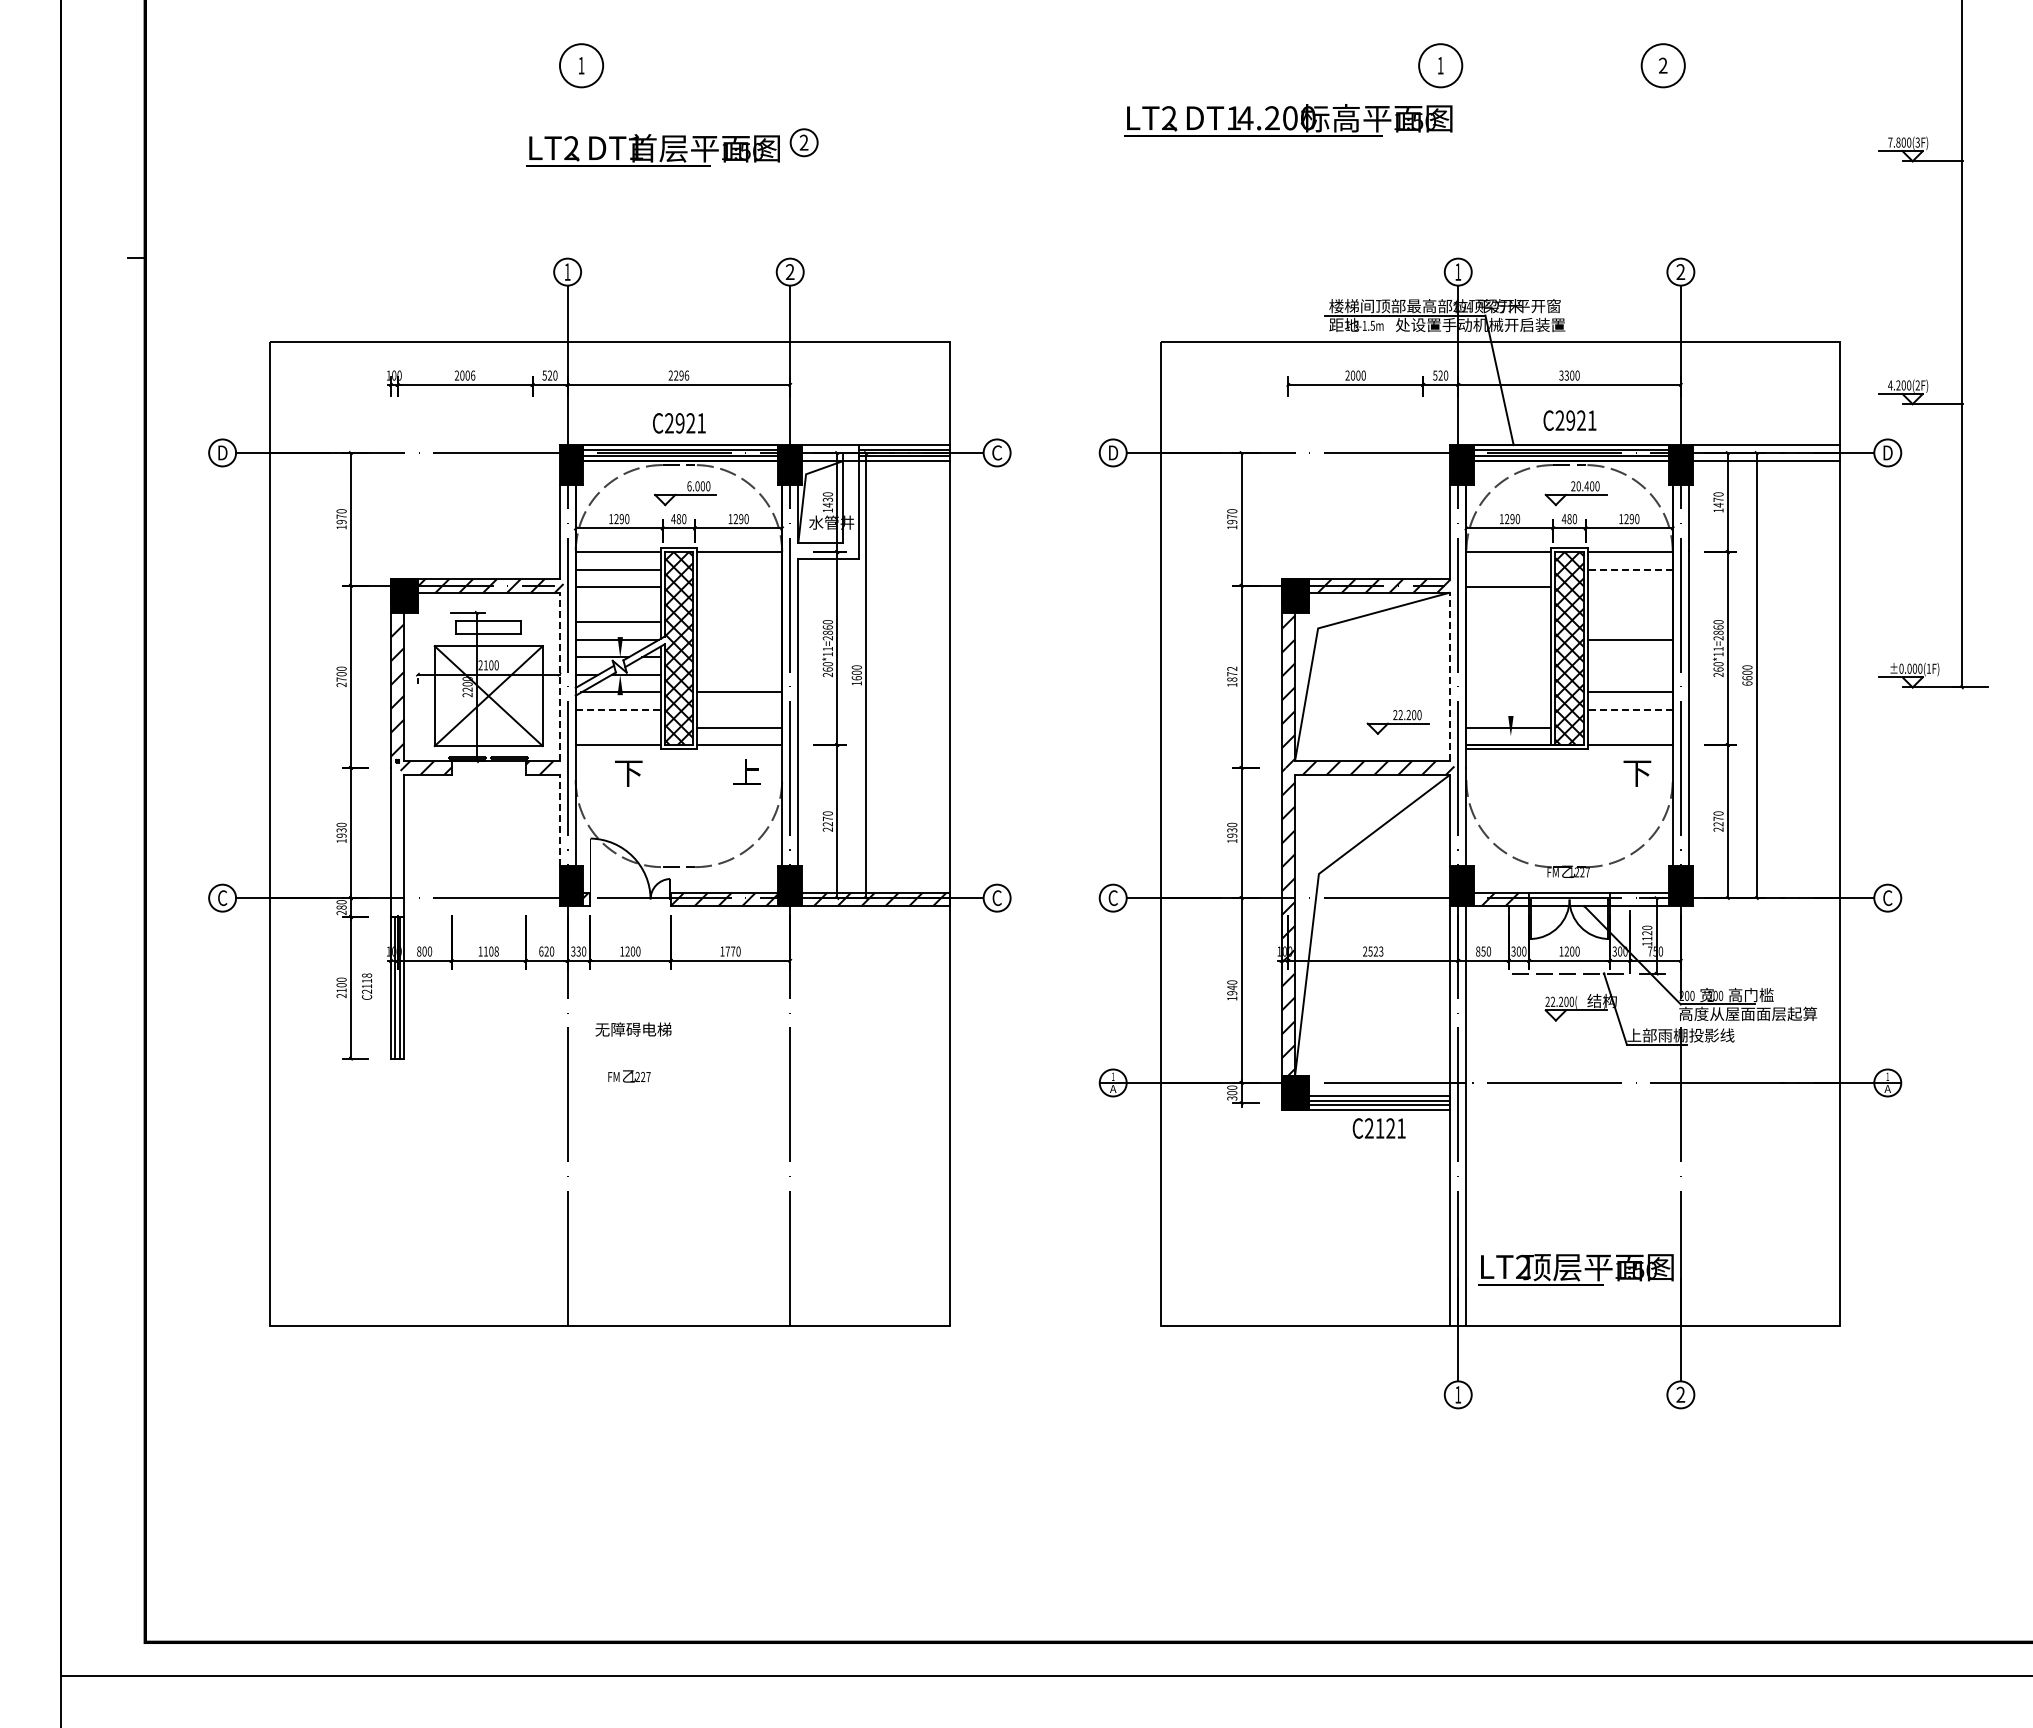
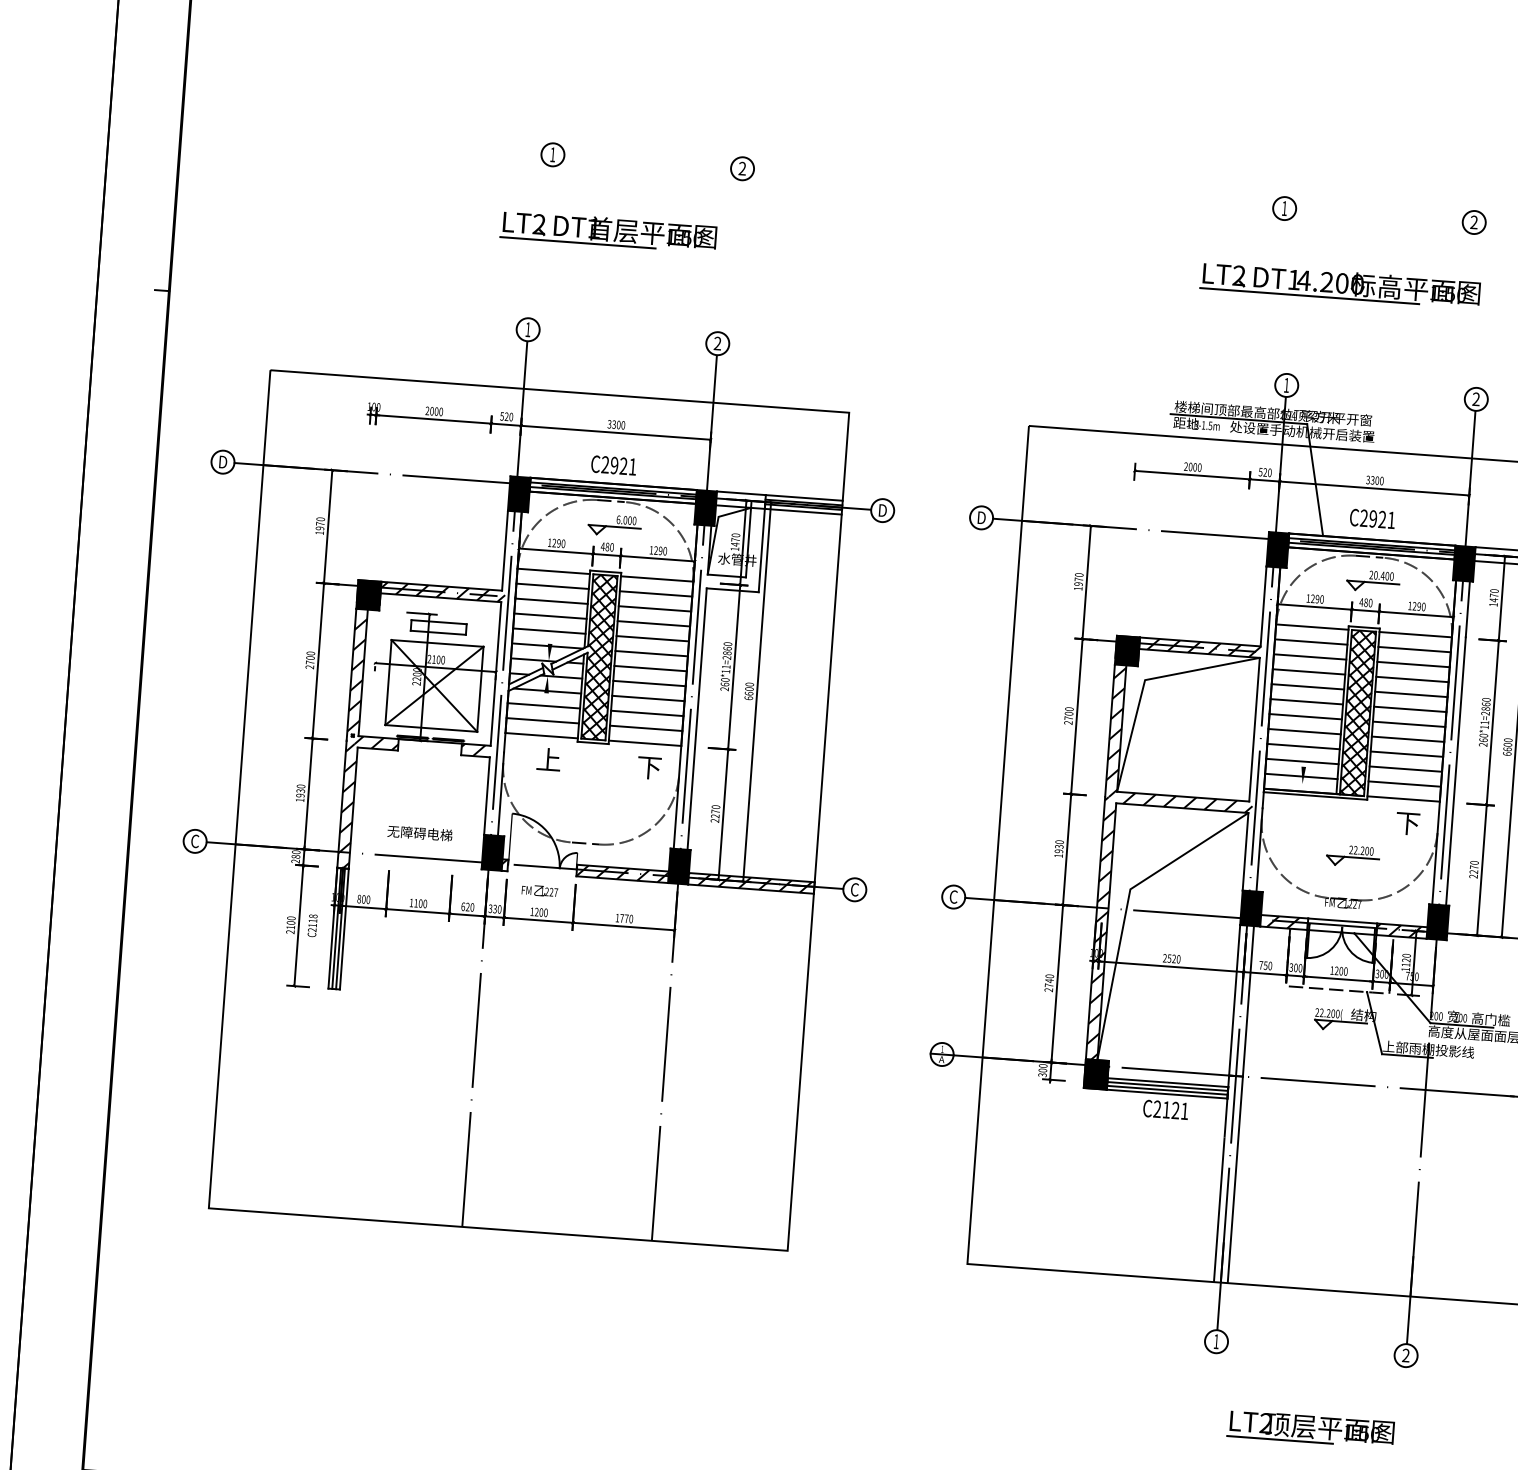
circle: (581, 65) -> (552, 154), size x0.62
circle: (1440, 65) -> (1284, 208), size x0.62
circle: (1662, 65) -> (1473, 222), size x0.62
text: (1288, 120) -> (1340, 285), moved
part: (803, 142) -> (741, 168), moved
text: (473, 375) -> (441, 411), 2006 -> 2000
text: (678, 375) -> (616, 424), 2296 -> 3300
text: (997, 452) -> (883, 510), C -> D
text: (827, 499) -> (735, 539), 1430 -> 1470
line: (739, 569) -> (655, 593), added
line: (1508, 569) -> (1310, 641), added
line: (1629, 569) -> (1413, 649), dashed -> solid
line: (739, 587) -> (654, 609), added
line: (1629, 587) -> (1412, 664), added
line: (617, 604) -> (549, 615), added
line: (739, 604) -> (653, 623), added
line: (1508, 604) -> (1308, 671), added
line: (1629, 604) -> (1411, 679), added
line: (739, 622) -> (652, 638), added
line: (1508, 622) -> (1307, 687), added
line: (1629, 622) -> (1410, 694), added
line: (739, 639) -> (651, 653), added
line: (1508, 639) -> (1306, 701), added
line: (739, 657) -> (650, 668), added
line: (1508, 657) -> (1305, 716), added
line: (1629, 657) -> (1408, 724), added
line: (739, 674) -> (649, 683), added
line: (1508, 674) -> (1304, 731), added
line: (1629, 674) -> (1407, 738), added
line: (559, 676) -> (495, 673), dashed -> solid
text: (1232, 676) -> (1069, 715), 1872 -> 2700
line: (1450, 676) -> (1254, 729), dashed -> solid
text: (856, 683) -> (748, 698), 1600 -> 6600
line: (1508, 692) -> (1303, 746), added
line: (618, 709) -> (544, 705), dashed -> solid
line: (739, 709) -> (647, 713), added
line: (1508, 709) -> (1302, 761), added
line: (1629, 709) -> (1405, 768), dashed -> solid
part: (1397, 722) -> (1352, 856), moved
line: (617, 727) -> (542, 720), added
line: (1629, 727) -> (1404, 784), added
text: (628, 772) -> (548, 759), 下 -> 上
text: (746, 772) -> (649, 767), 上 -> 下
line: (559, 820) -> (486, 796), dashed -> solid
hatch: (397, 843) -> (347, 805), added
hatch: (1635, 899) -> (1398, 930), added
text: (496, 951) -> (425, 903), 1108 -> 1100
text: (1381, 951) -> (1178, 959), 2523 -> 2520
text: (1478, 951) -> (1261, 965), 850 -> 750
text: (1232, 995) -> (1049, 987), 1940 -> 2740
text: (633, 1029) -> (420, 833), moved
text: (629, 1076) -> (539, 890), moved
text: (1575, 1269) -> (1310, 1428), moved

